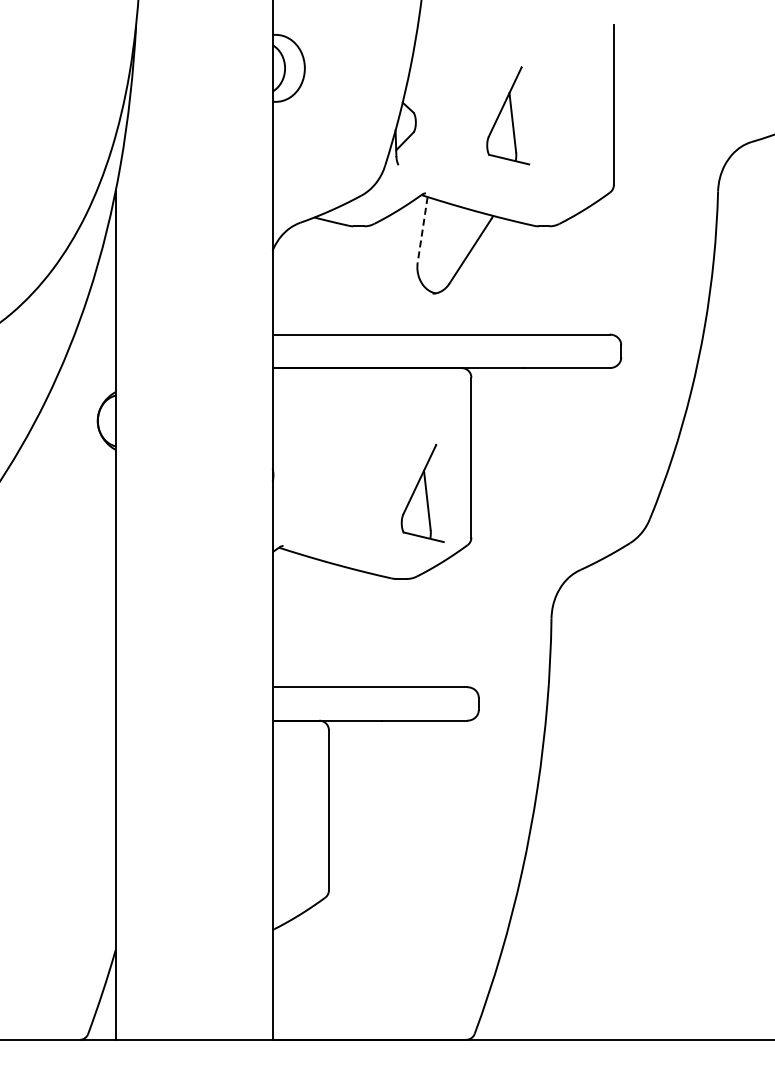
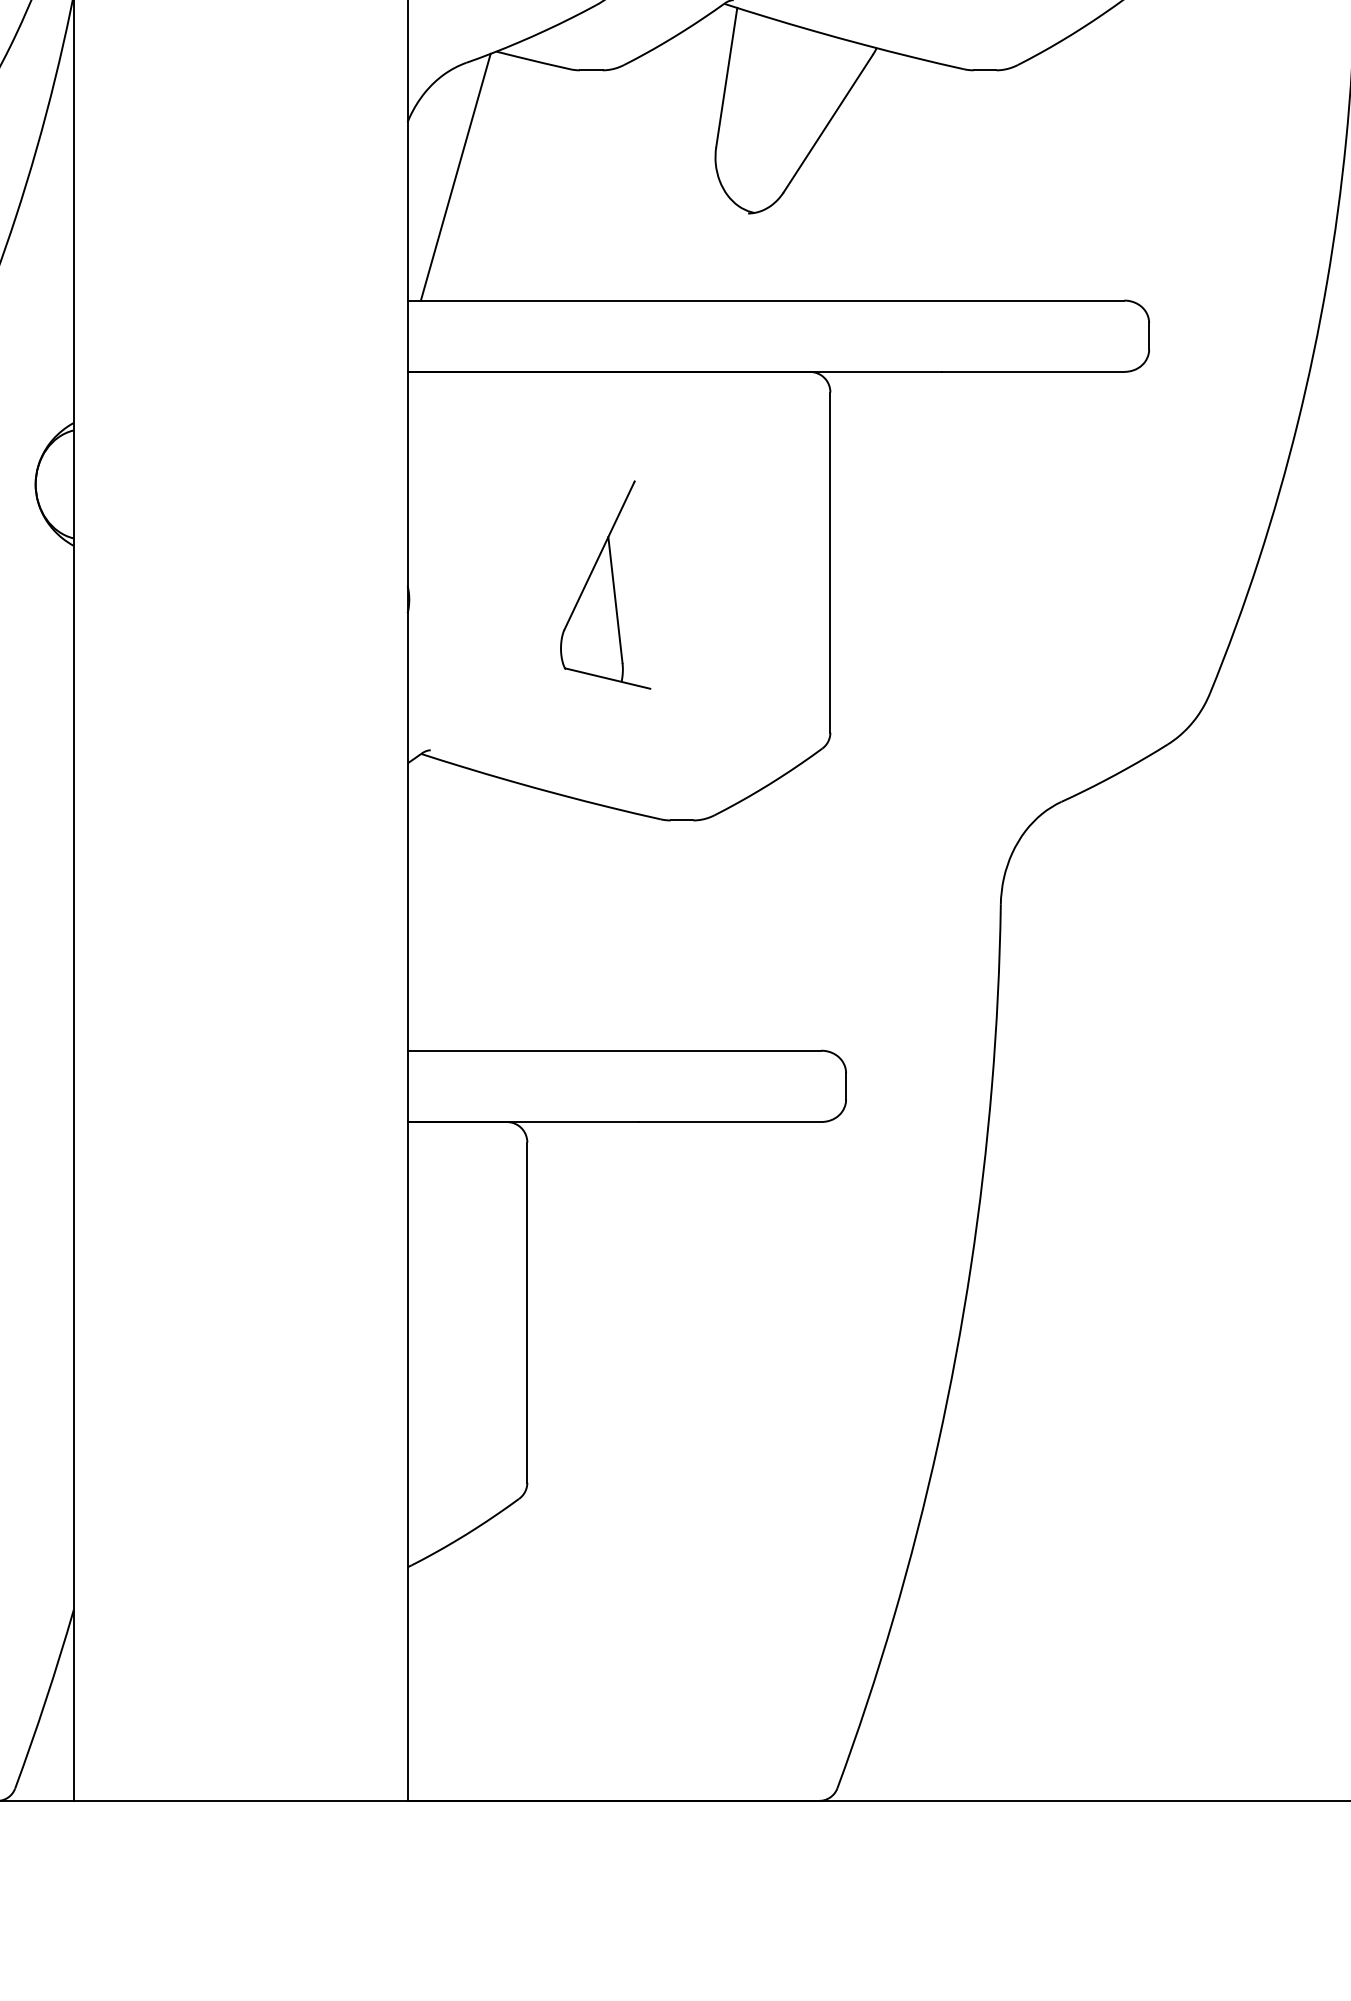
line: (422, 230) -> (726, 79), dashed -> solid
line: (294, 276) -> (454, 177), added
part: (422, 493) -> (605, 585), moved

